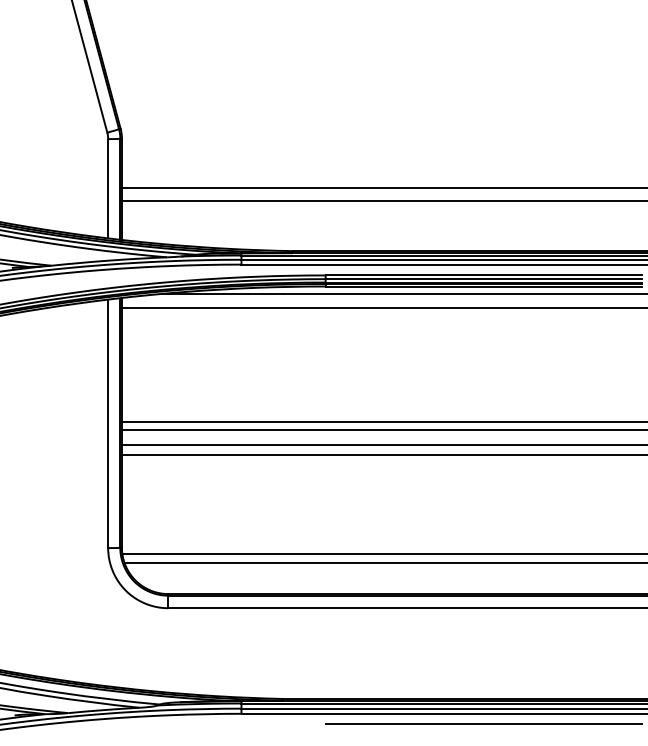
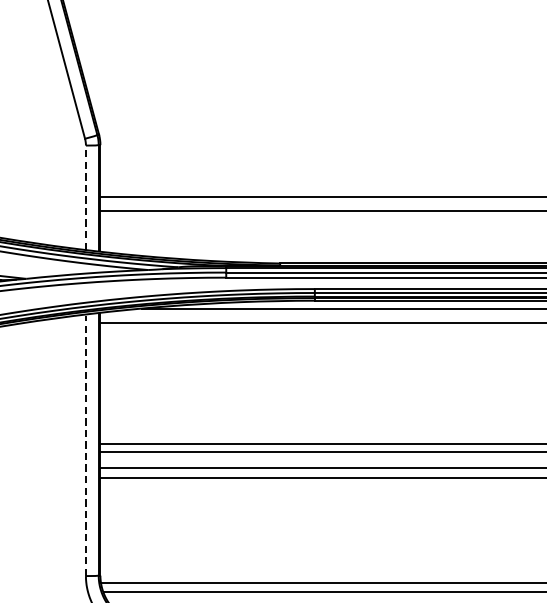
line: (108, 188) -> (86, 197), solid -> dashed
line: (108, 424) -> (86, 445), solid -> dashed

